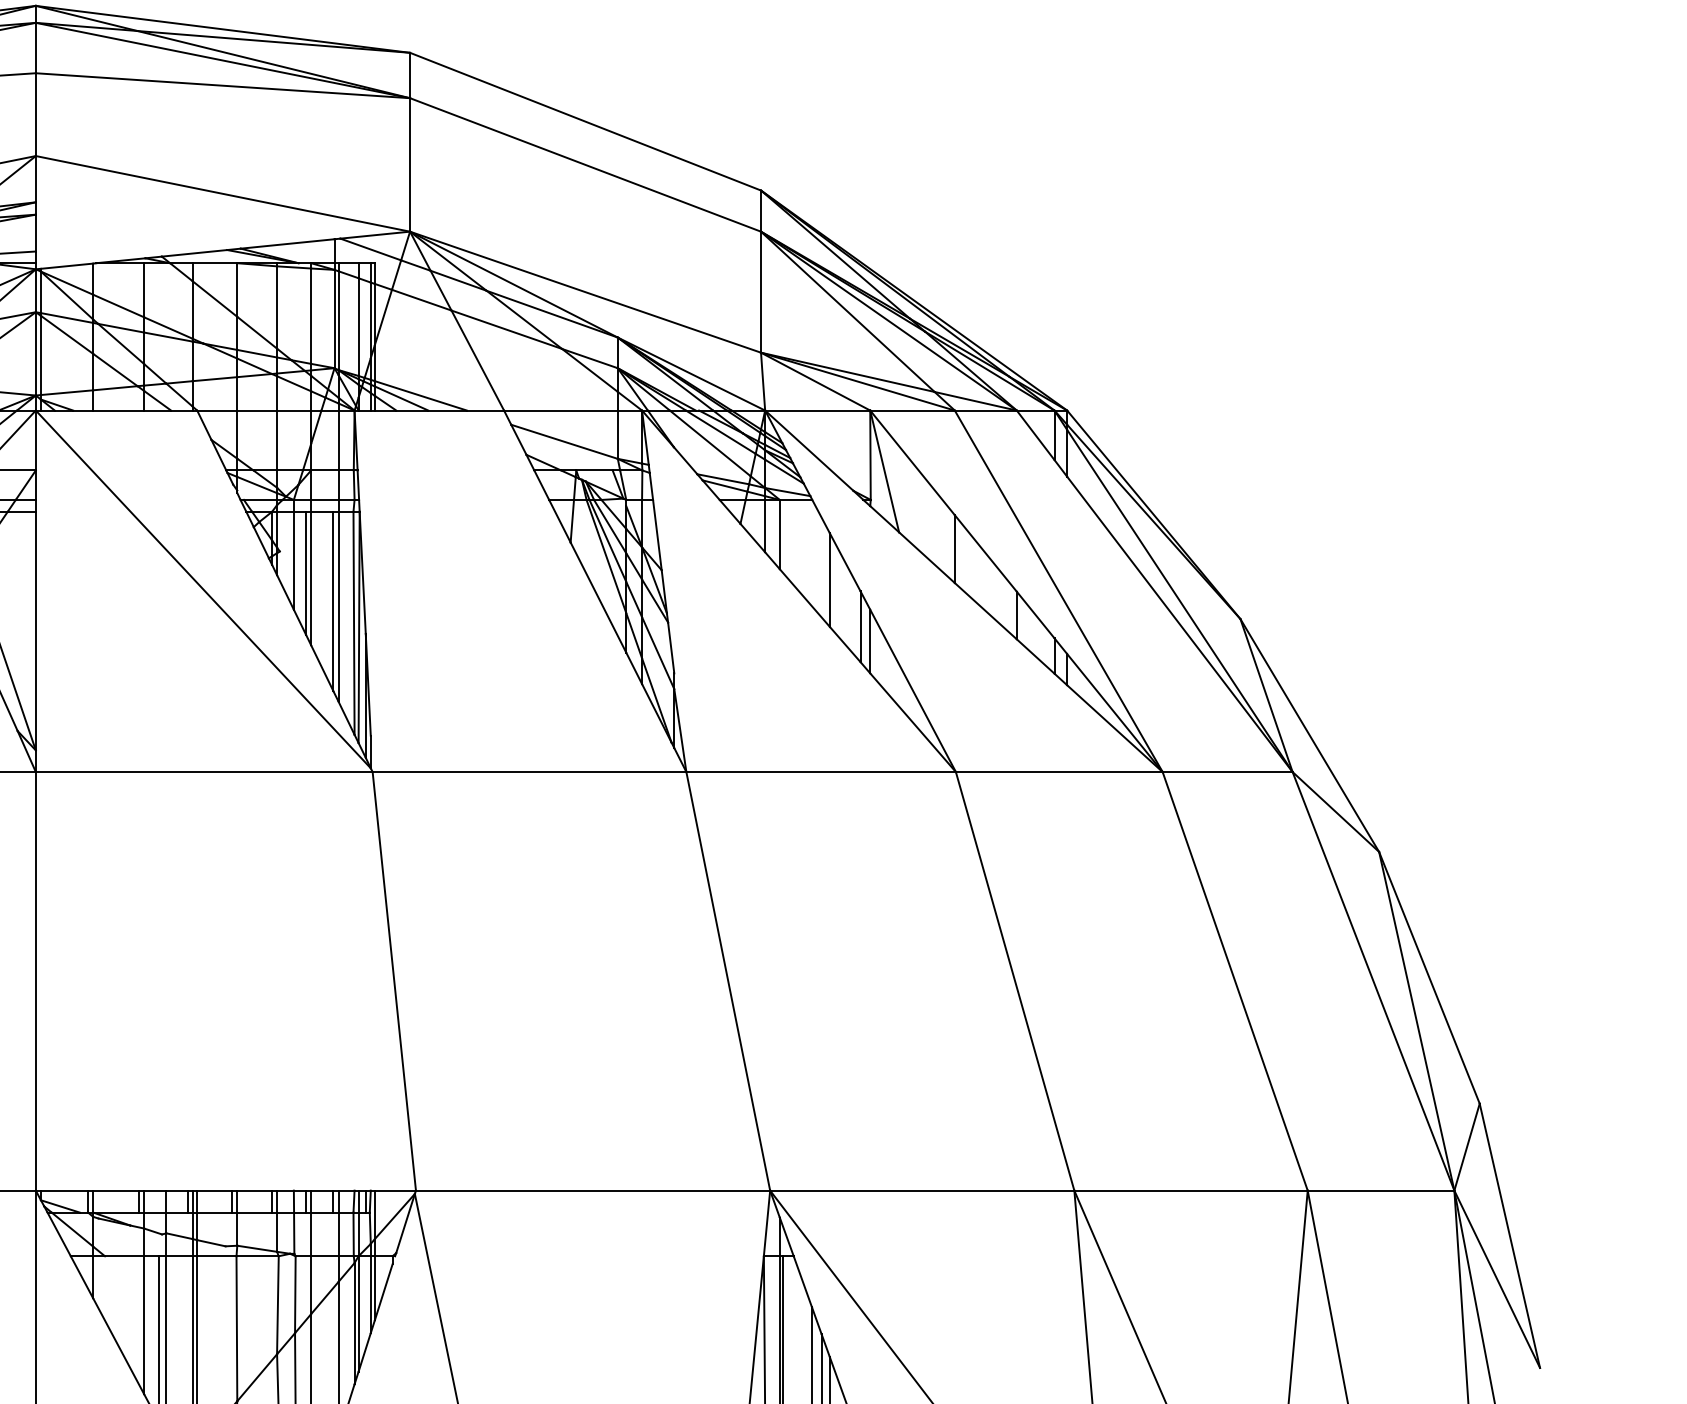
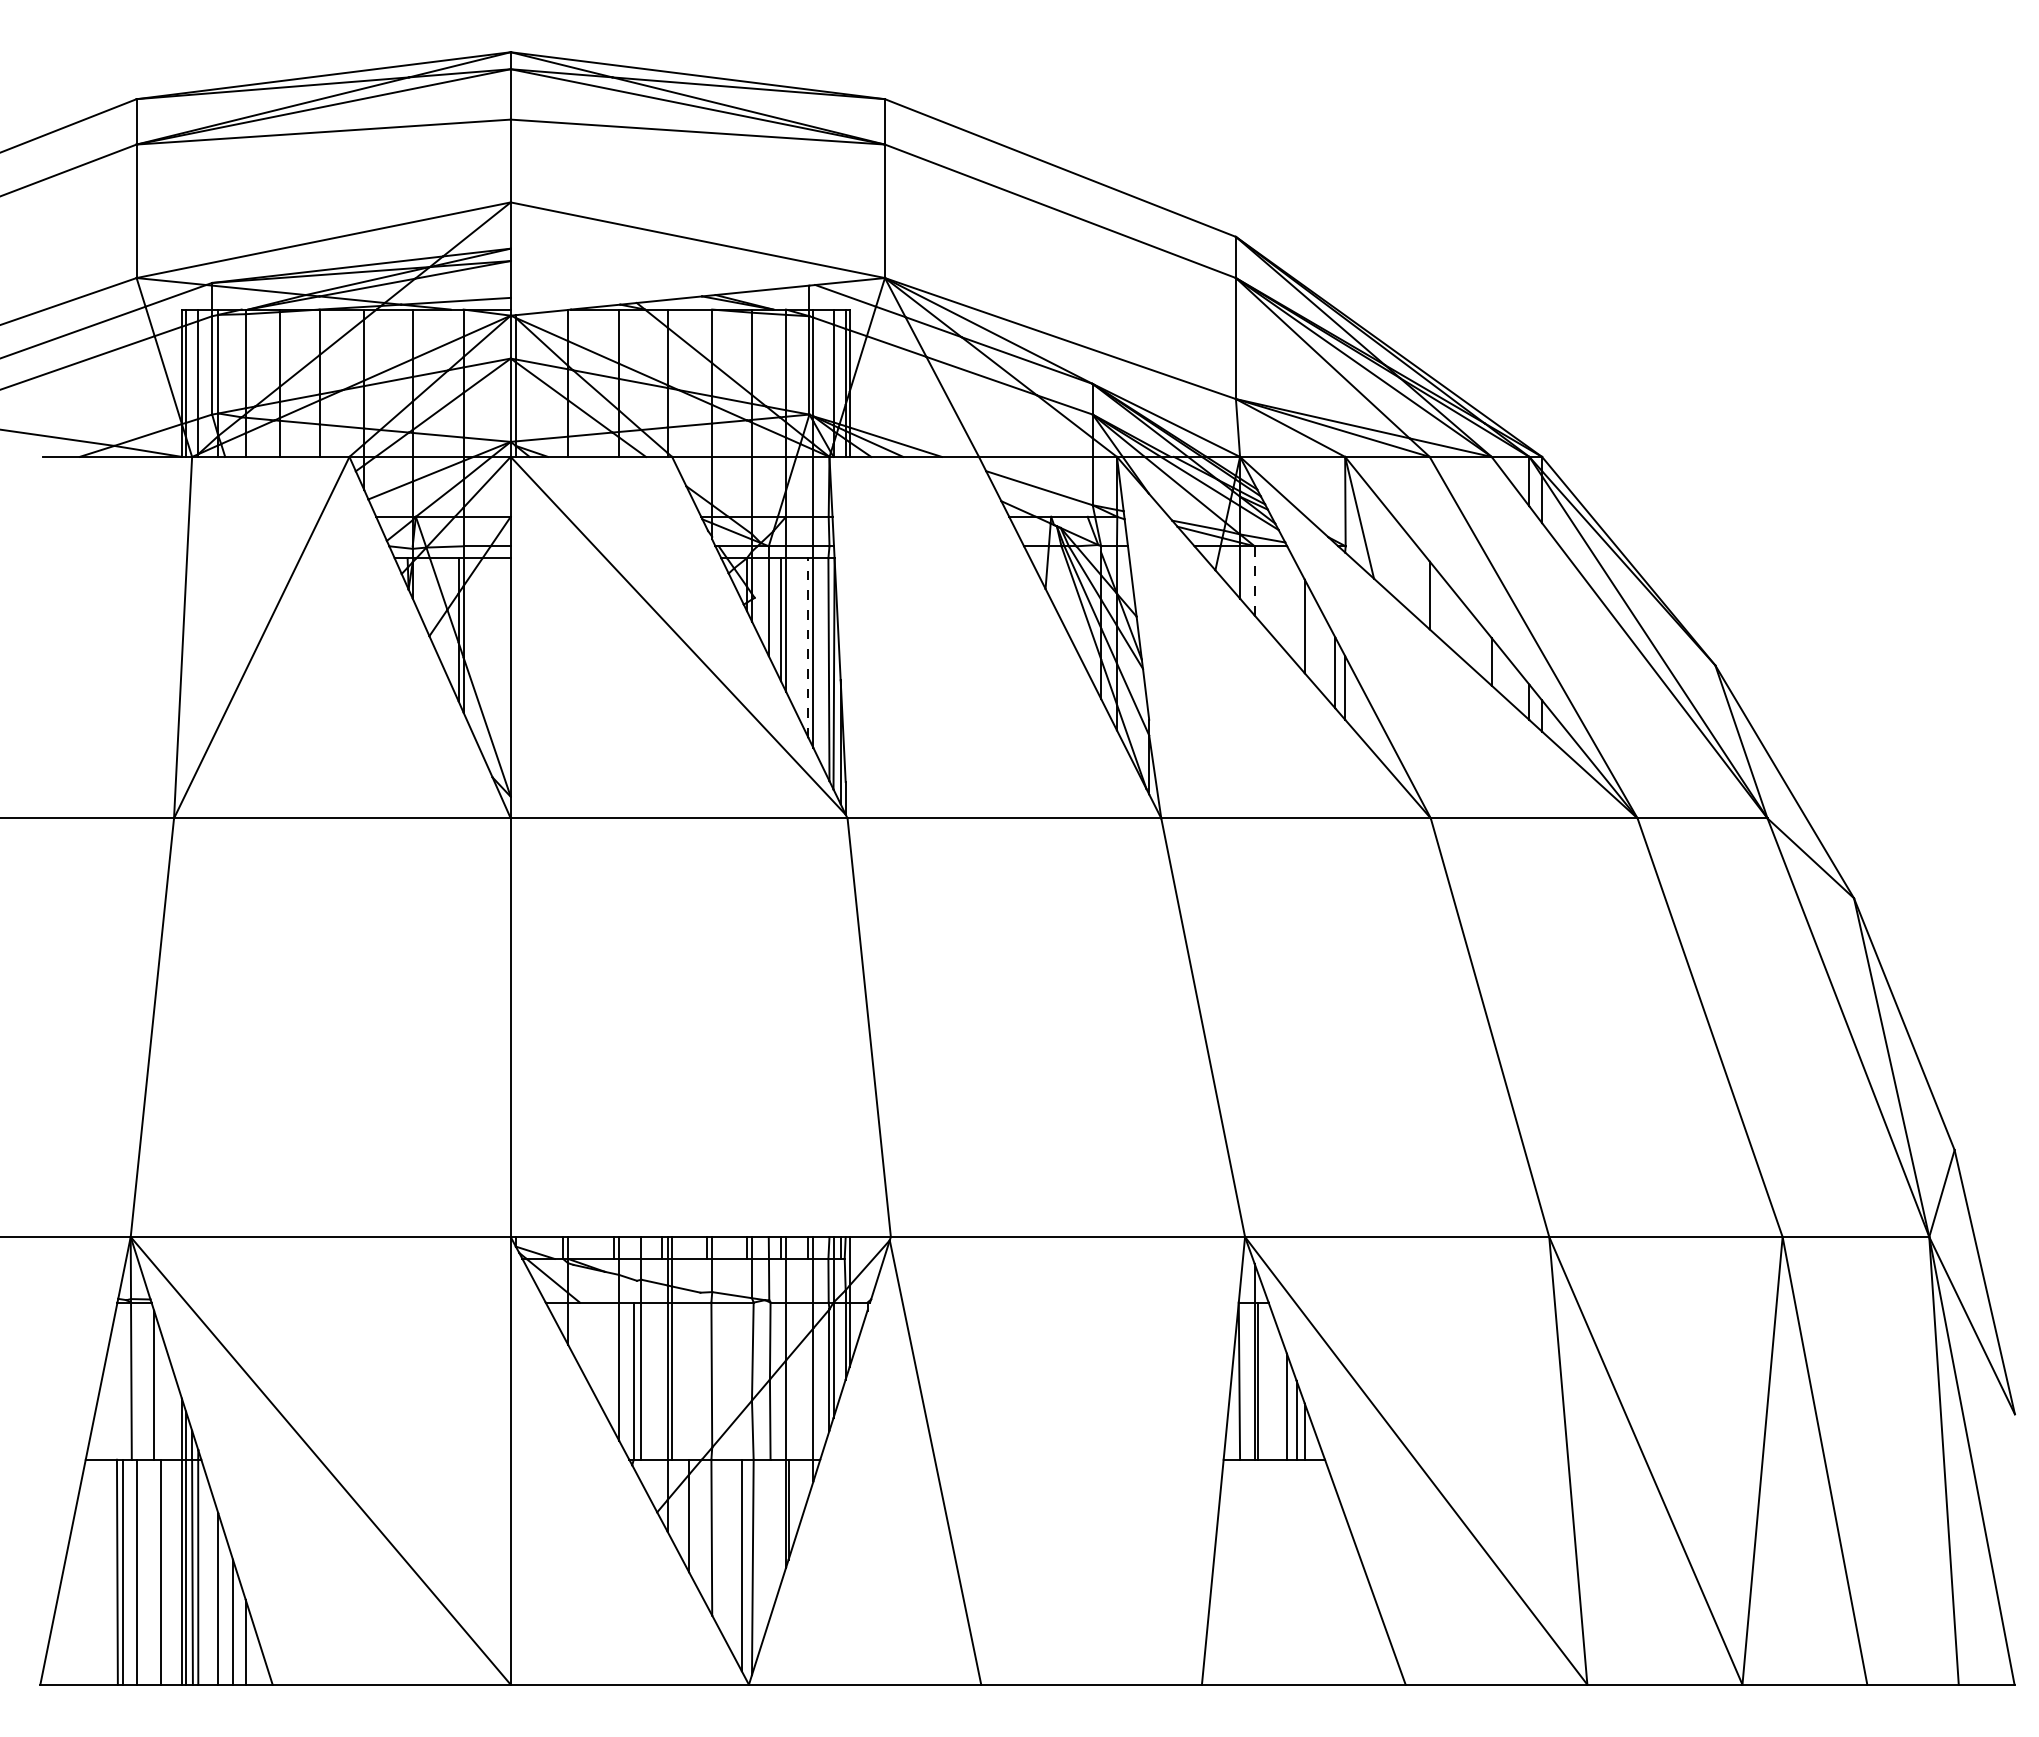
line: (779, 534) -> (1254, 580), solid -> dashed
line: (333, 601) -> (808, 647), solid -> dashed

